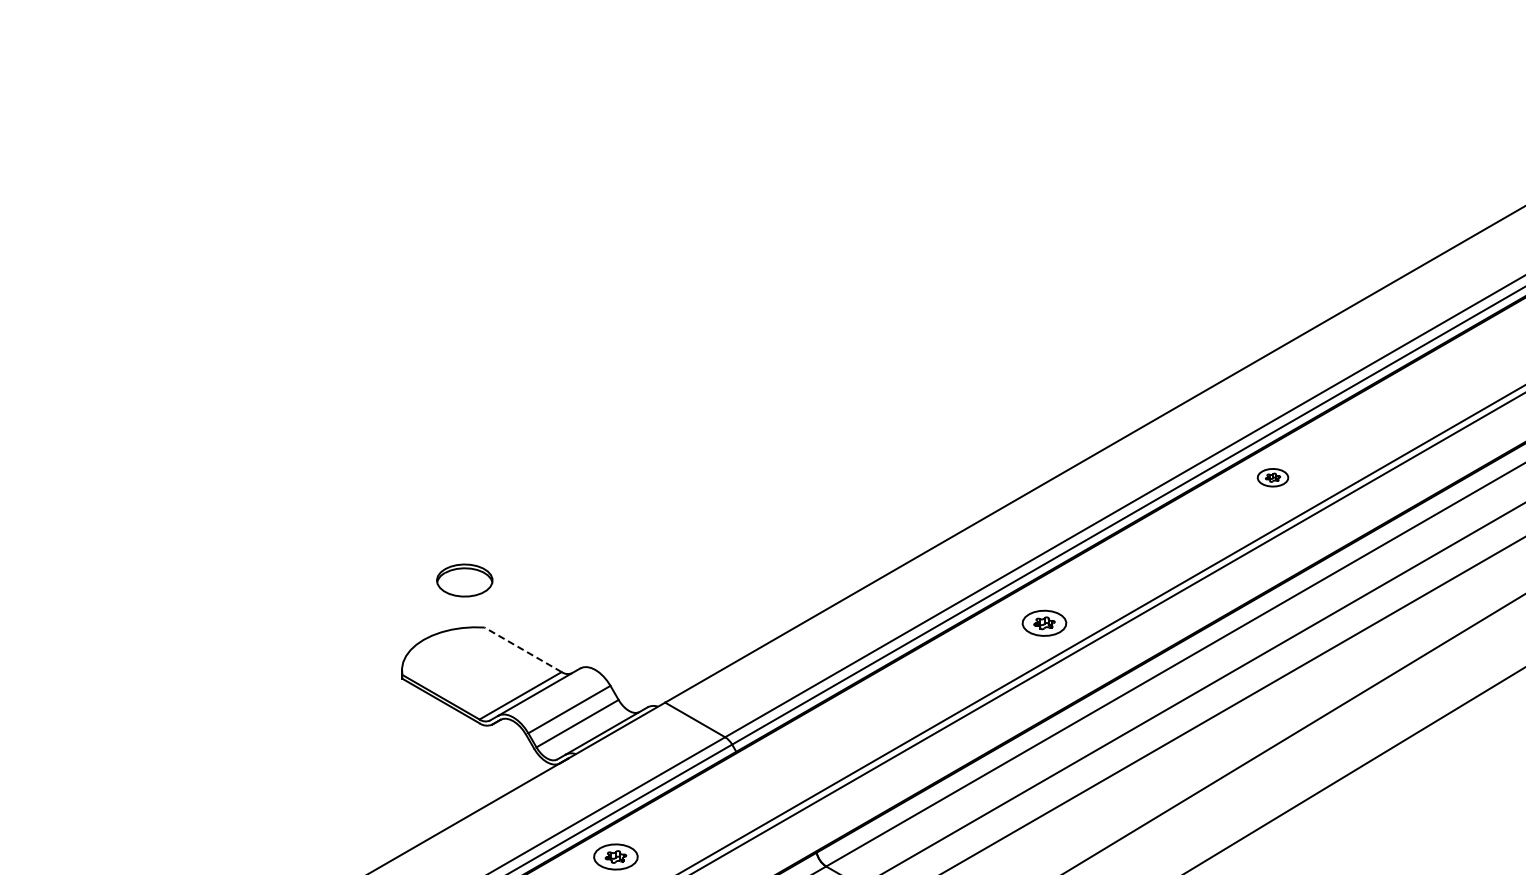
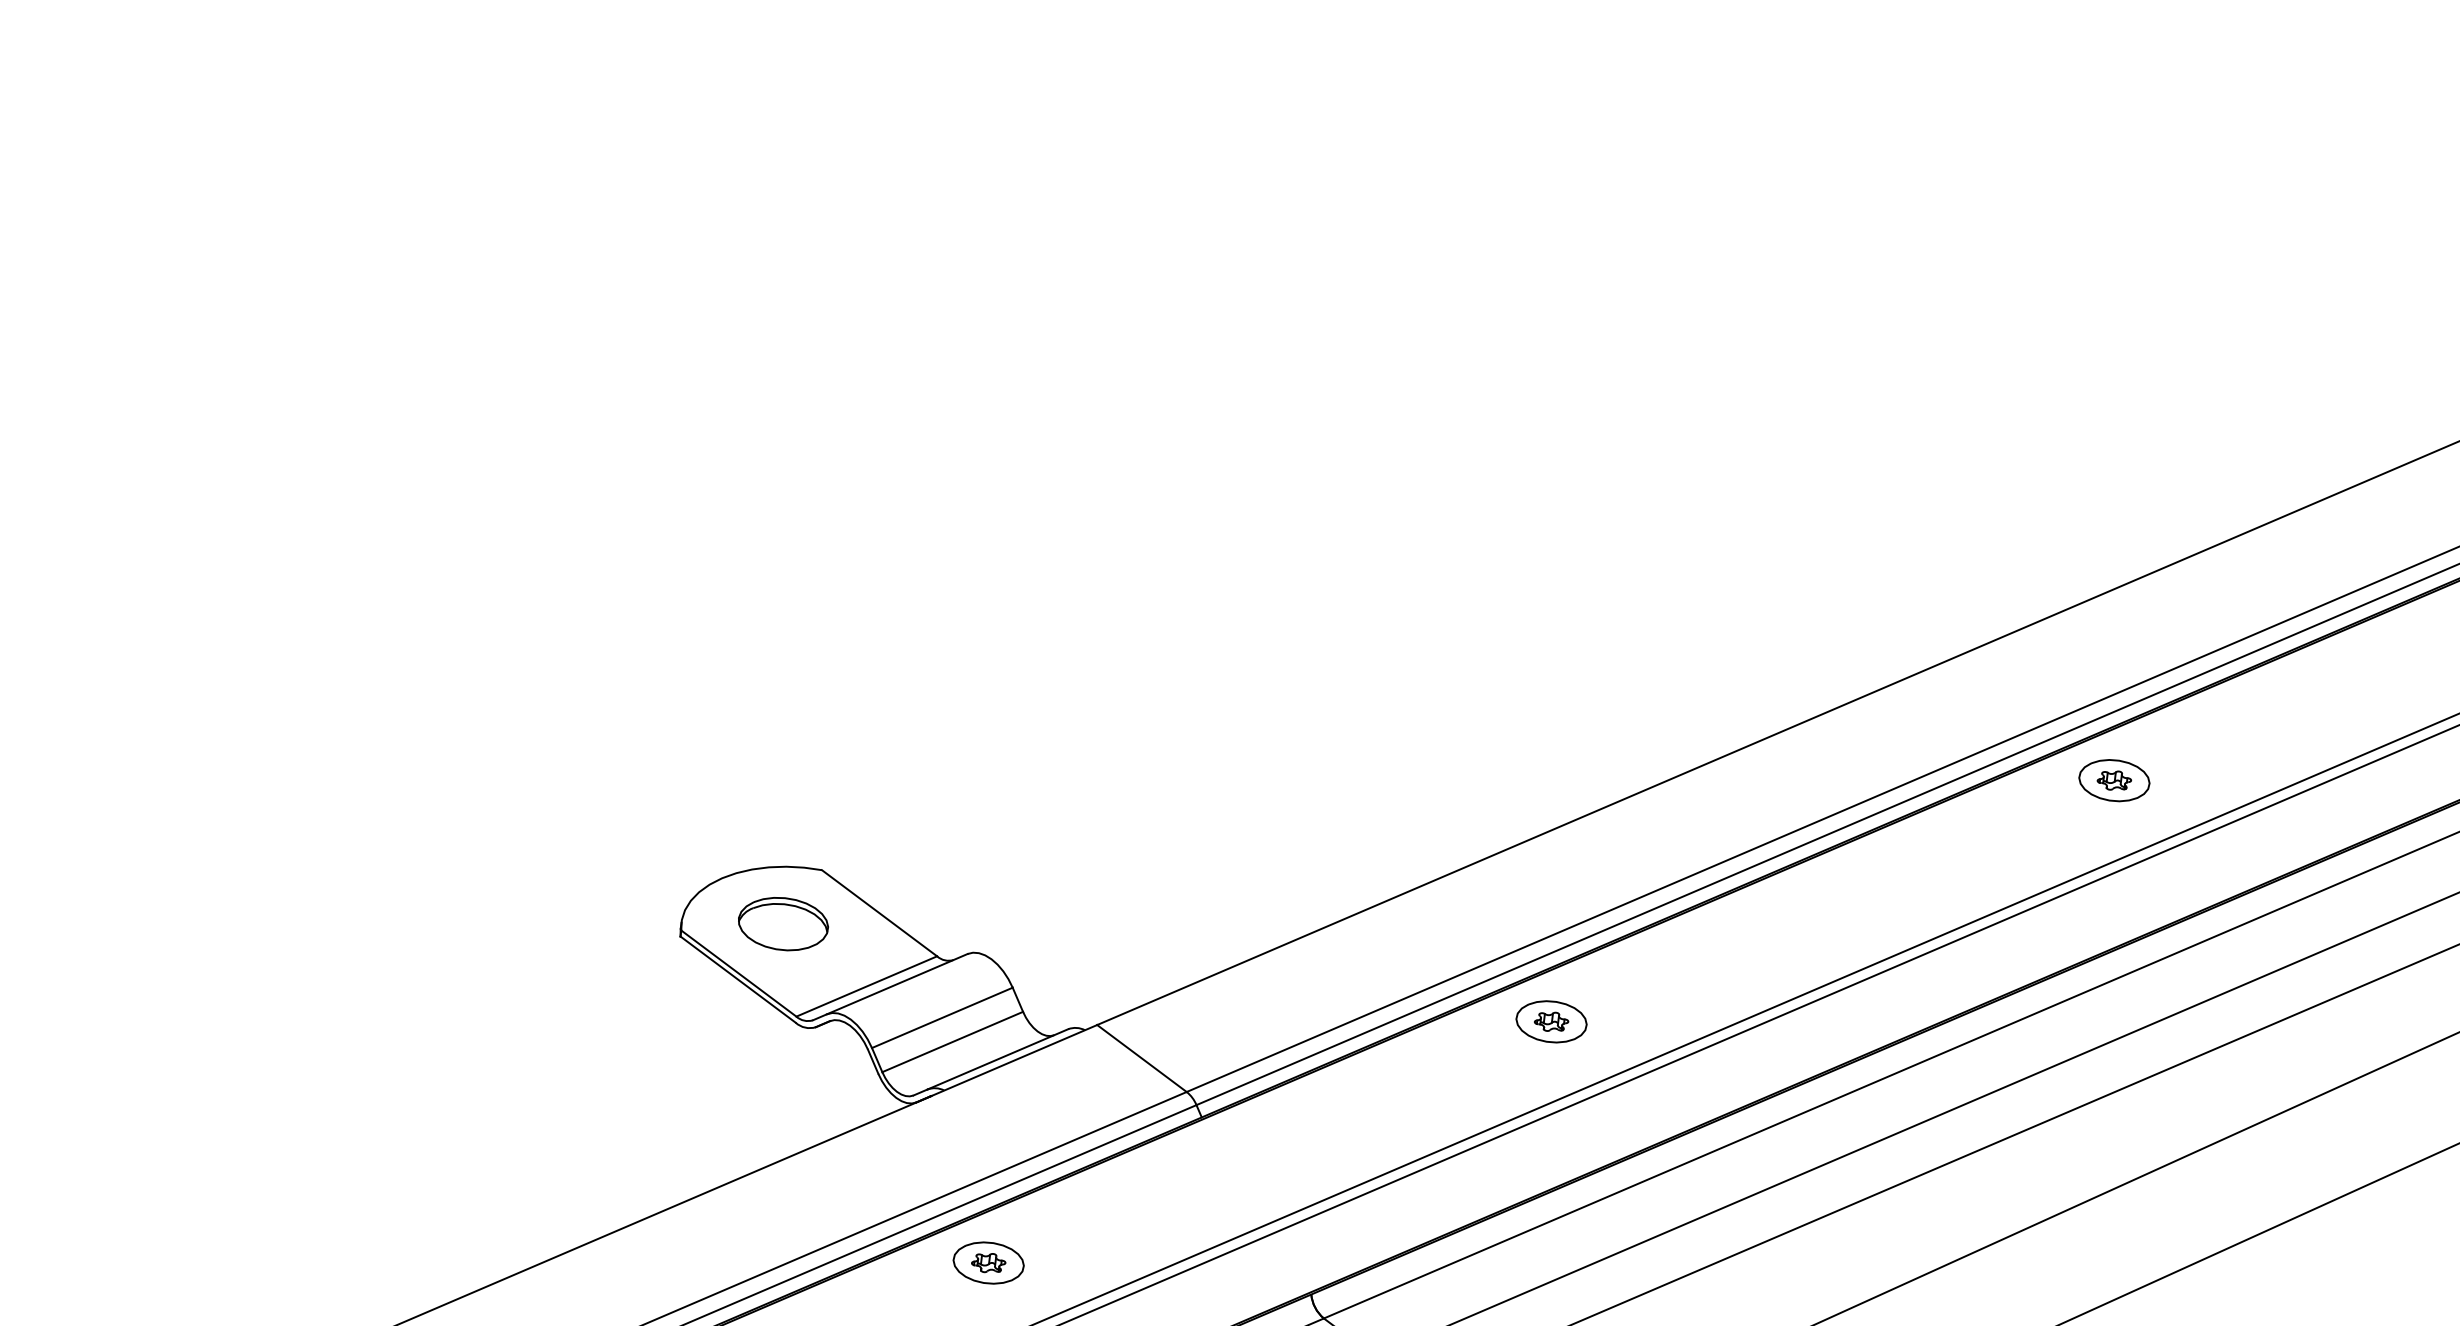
part: (1272, 477) -> (2113, 780), size x1.43
part: (464, 580) -> (782, 923), moved
part: (1044, 622) -> (1551, 1020), moved
line: (523, 649) -> (880, 912), dashed -> solid

